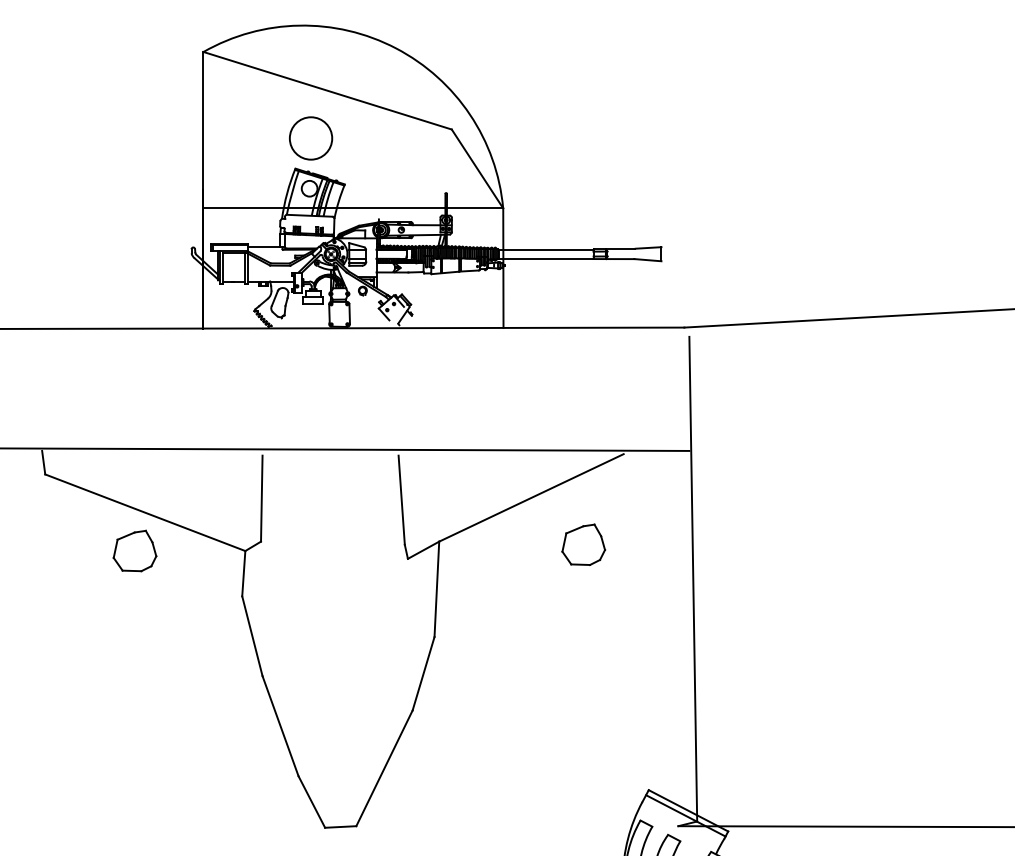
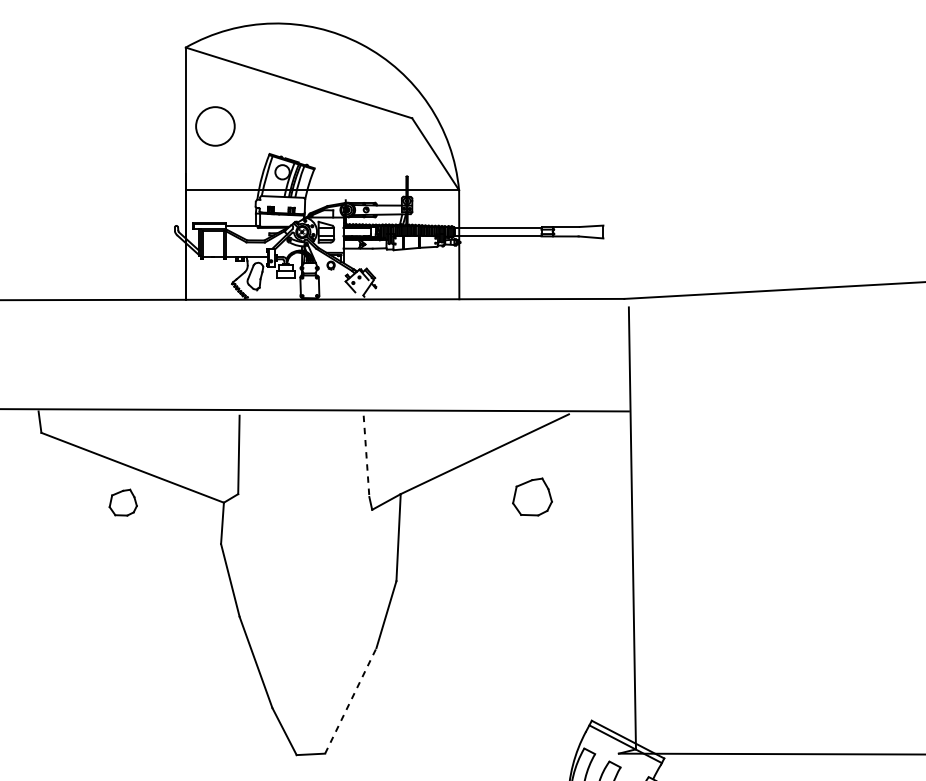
circle: (311, 138) -> (215, 126), moved
line: (401, 500) -> (366, 456), solid -> dashed
part: (134, 550) -> (122, 502), size x0.7
line: (384, 767) -> (350, 700), solid -> dashed

